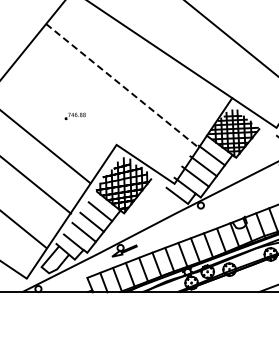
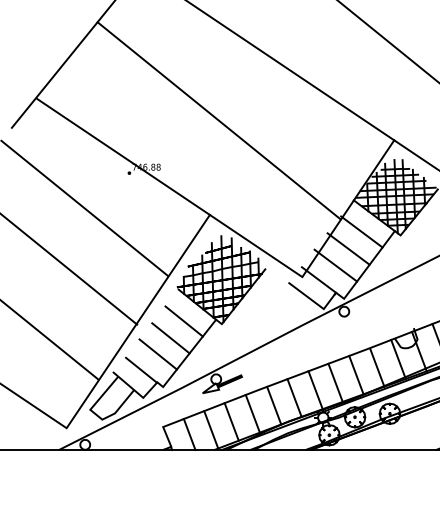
line: (122, 86) -> (219, 121), dashed -> solid
line: (62, 108) -> (123, 156), added

